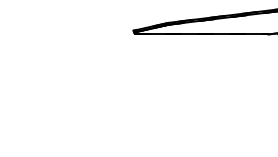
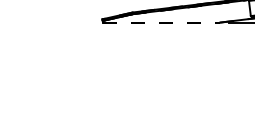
line: (202, 34) -> (162, 22), solid -> dashed

